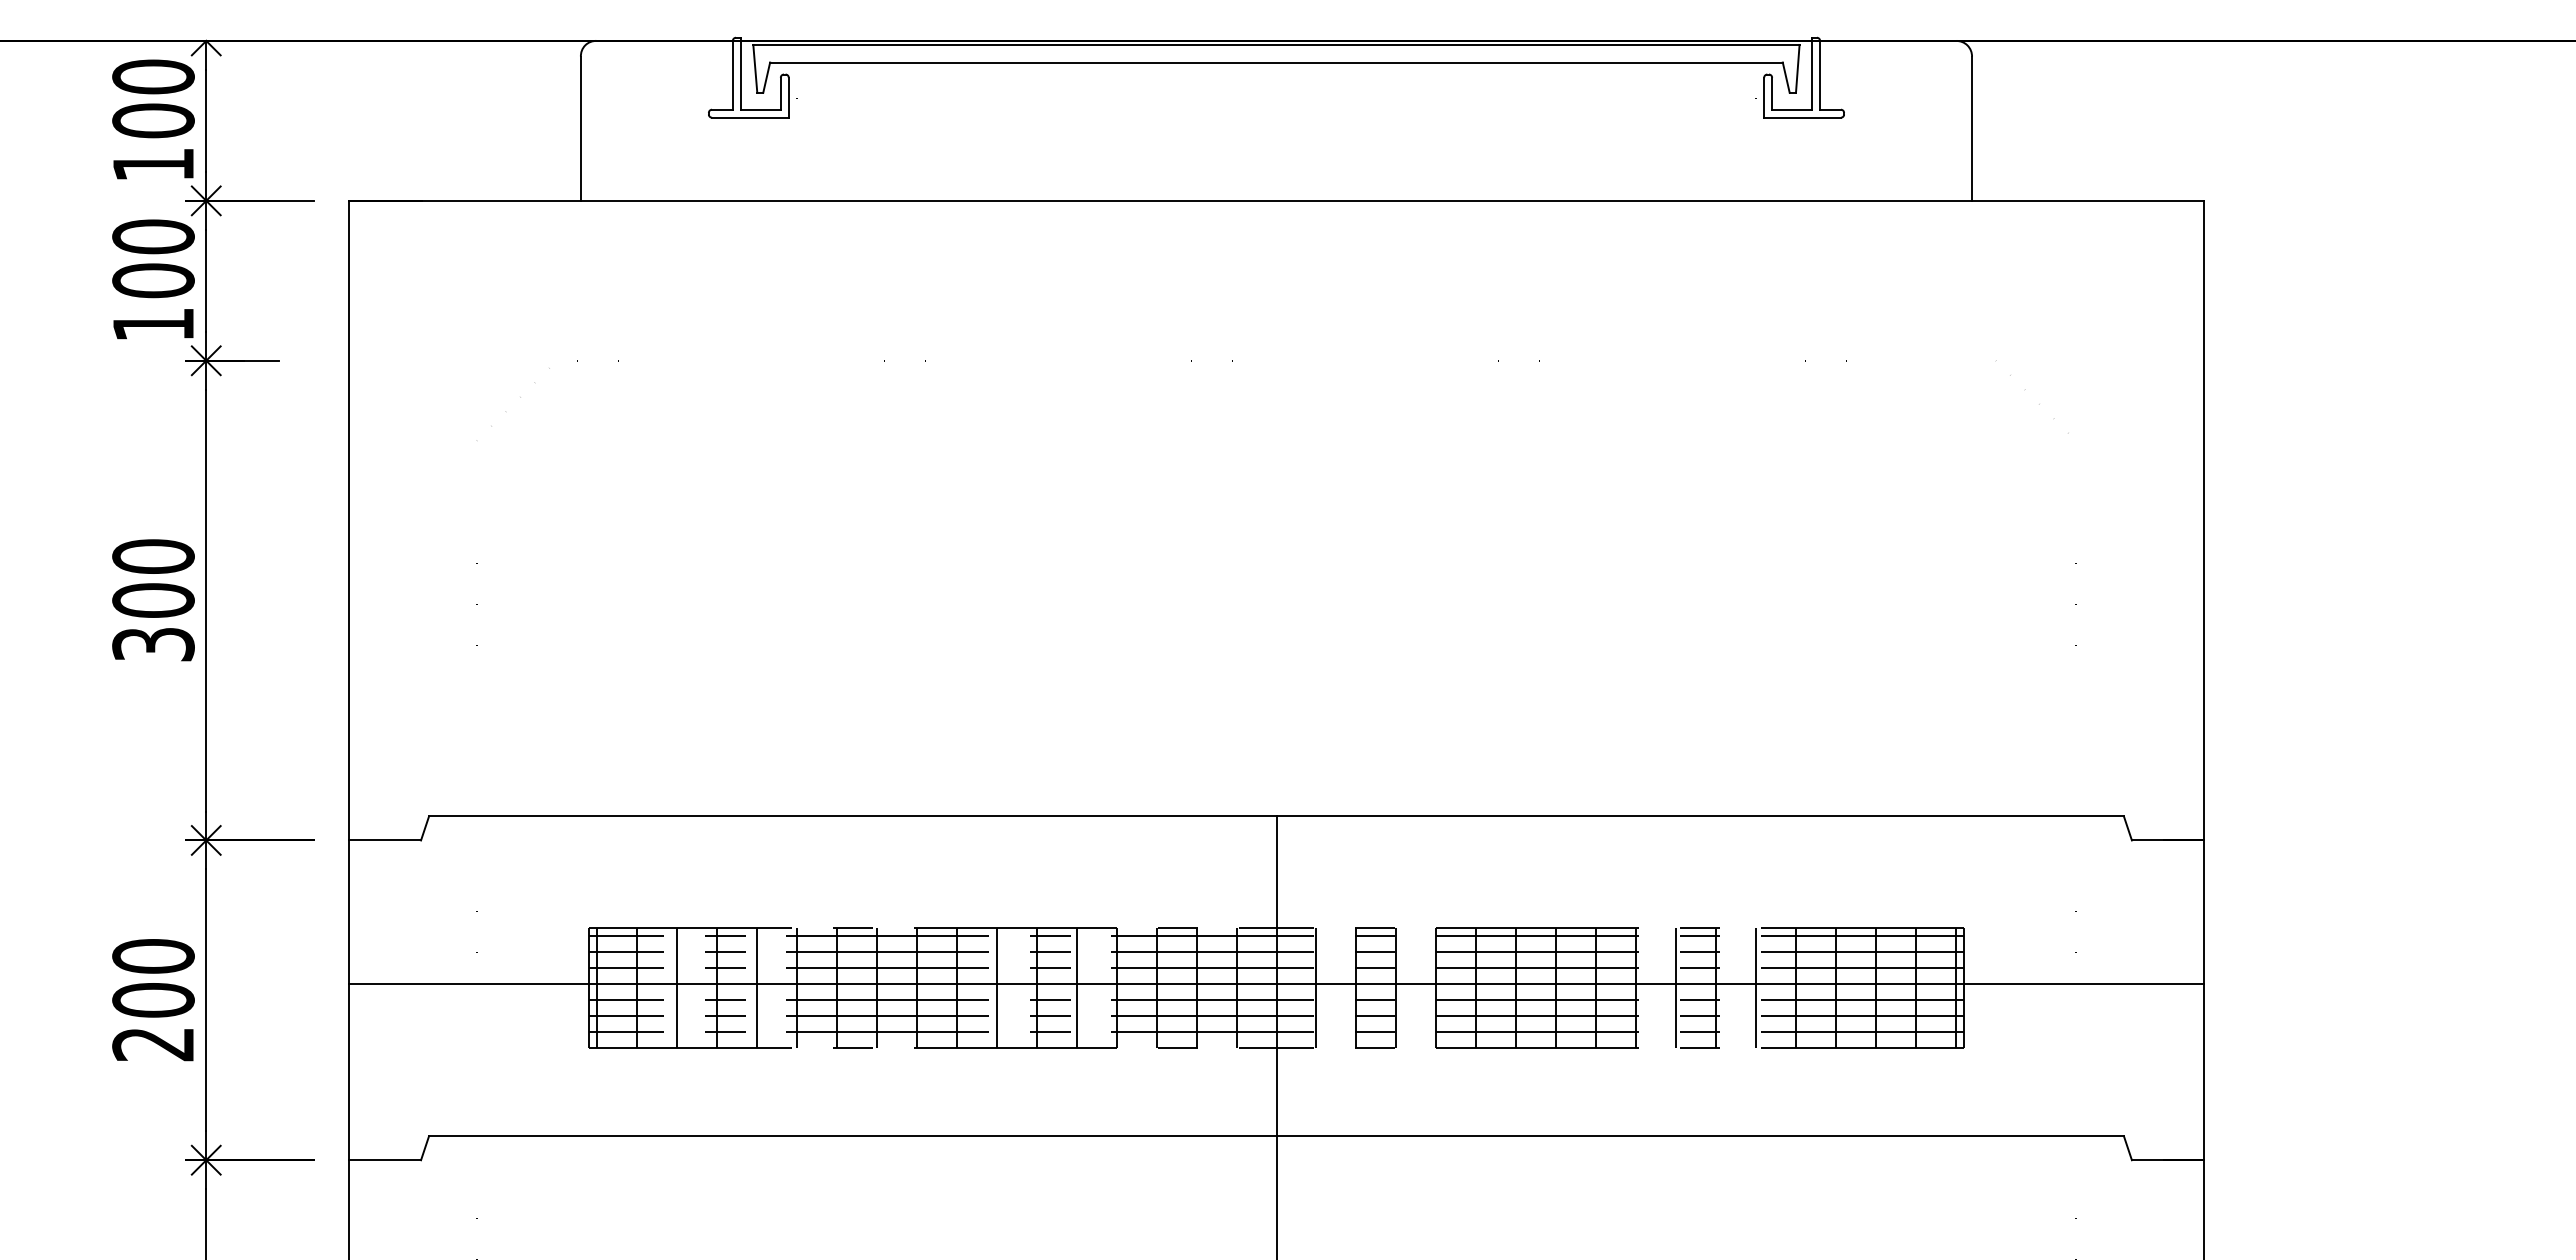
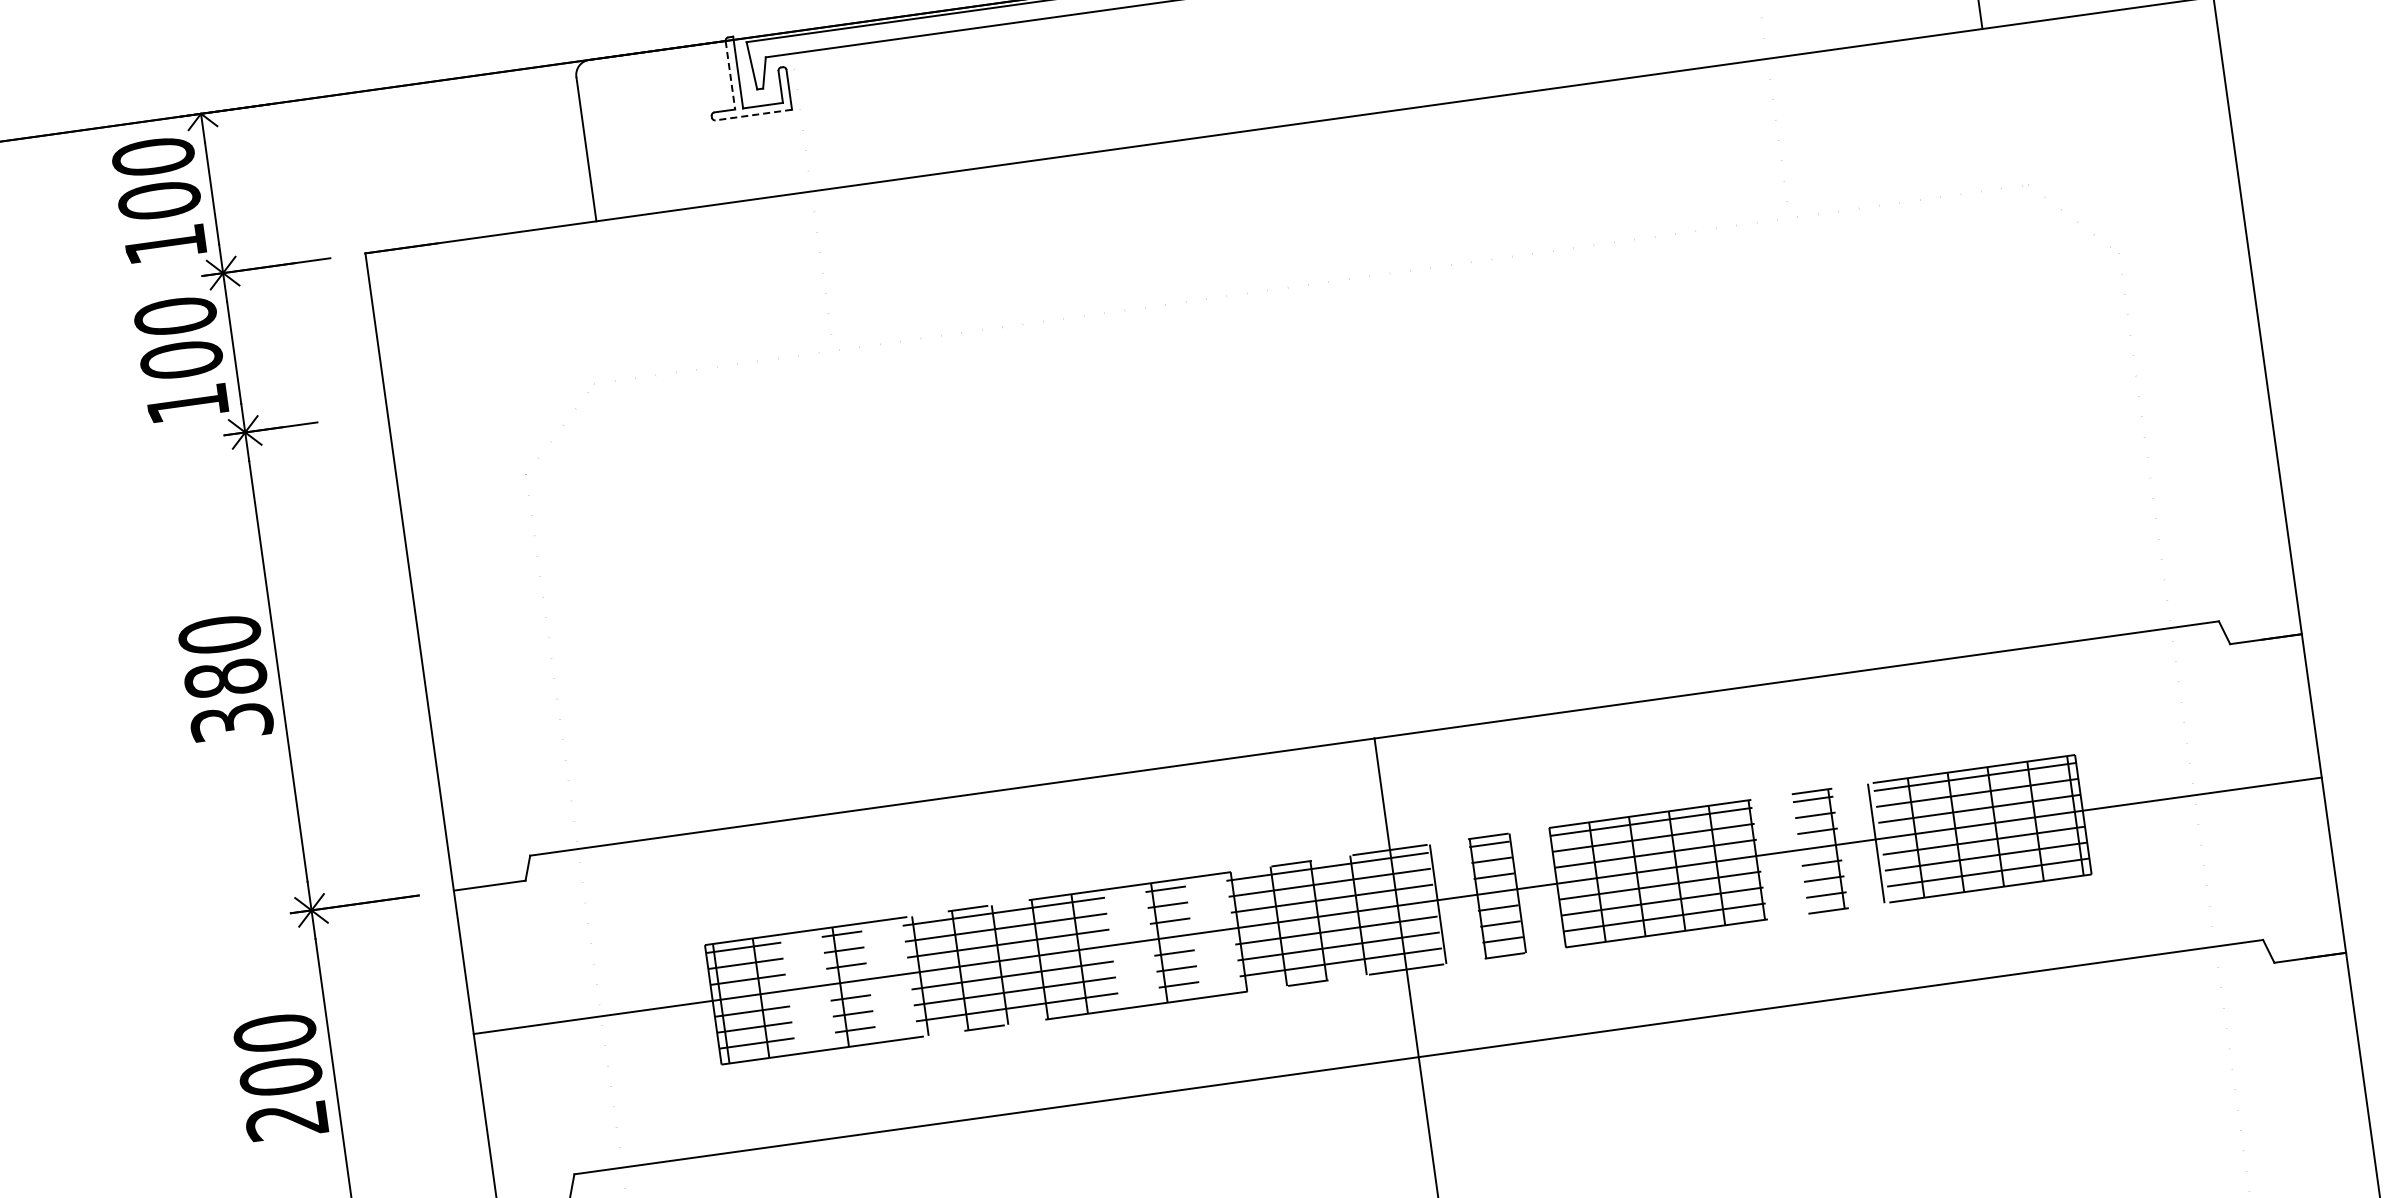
line: (732, 75) -> (730, 75), solid -> dashed
line: (749, 117) -> (752, 114), solid -> dashed
text: (153, 600) -> (225, 678), 300 -> 380
line: (676, 988) -> (800, 992), removed
line: (756, 988) -> (880, 981), removed
line: (996, 988) -> (1119, 948), removed
line: (1076, 988) -> (1199, 937), removed
line: (1676, 988) -> (1796, 854), removed

